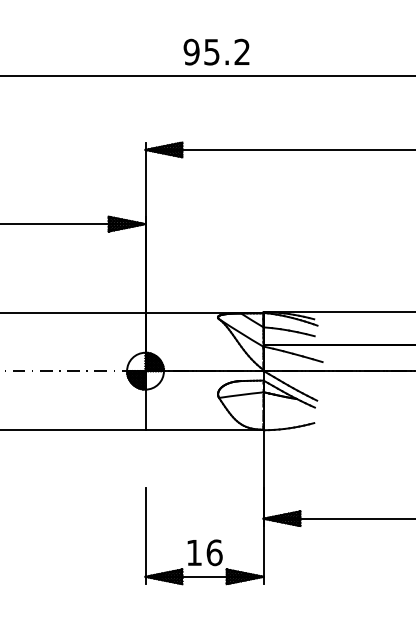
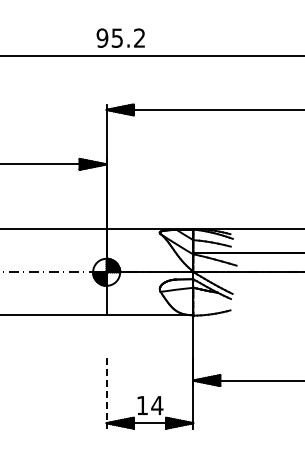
text: (216, 51) -> (120, 37), moved
line: (145, 536) -> (106, 393), solid -> dashed
text: (214, 552) -> (157, 405), 16 -> 14

